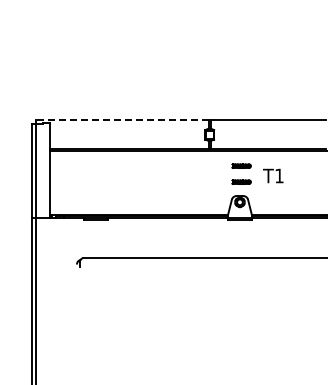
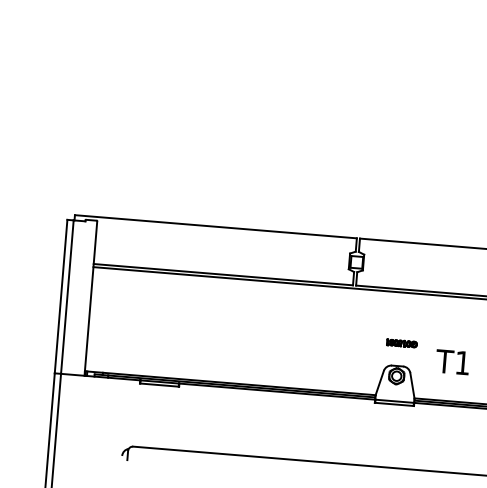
line: (122, 120) -> (215, 226), dashed -> solid
part: (241, 165) -> (404, 316), removed
text: (273, 175) -> (453, 361), moved

